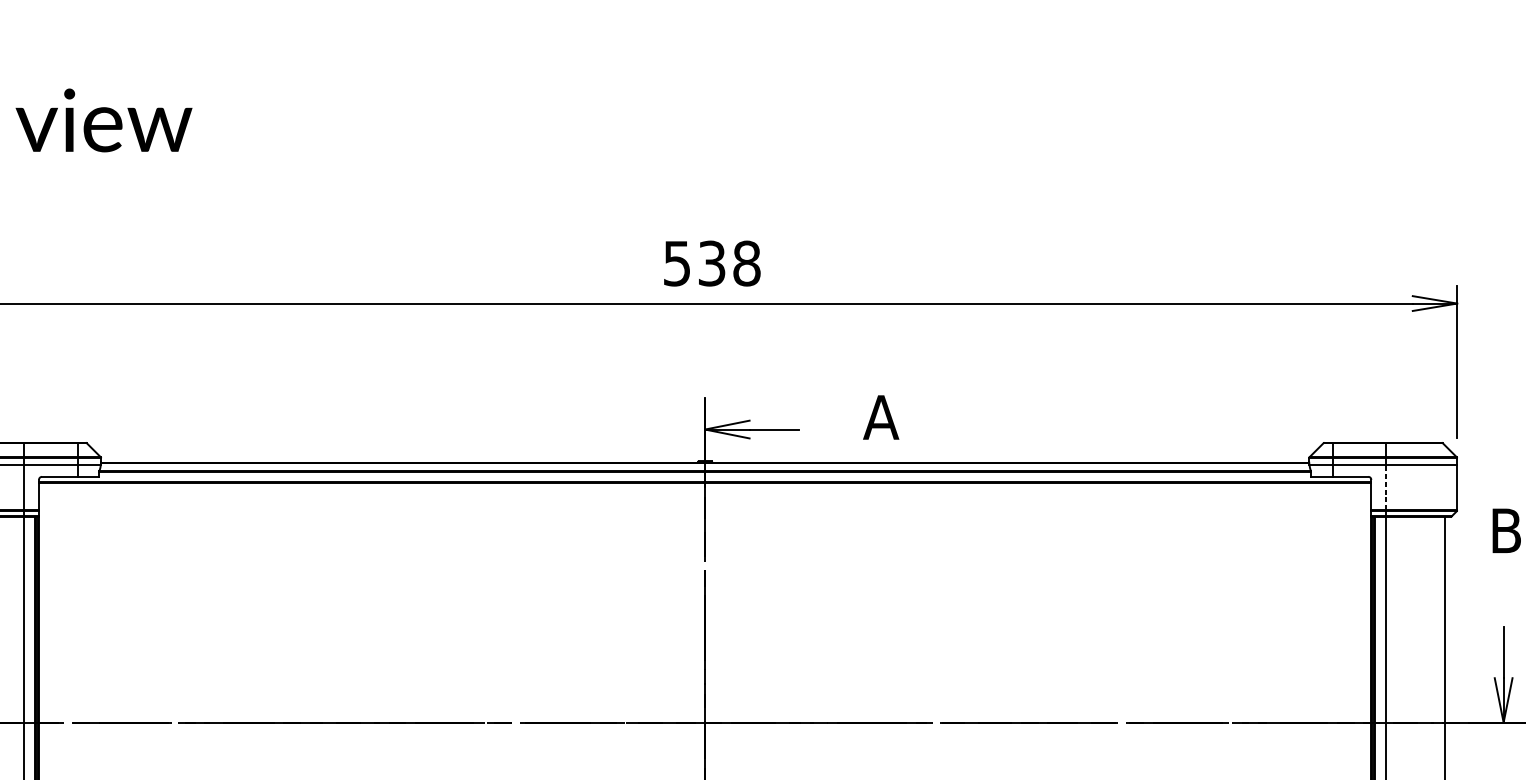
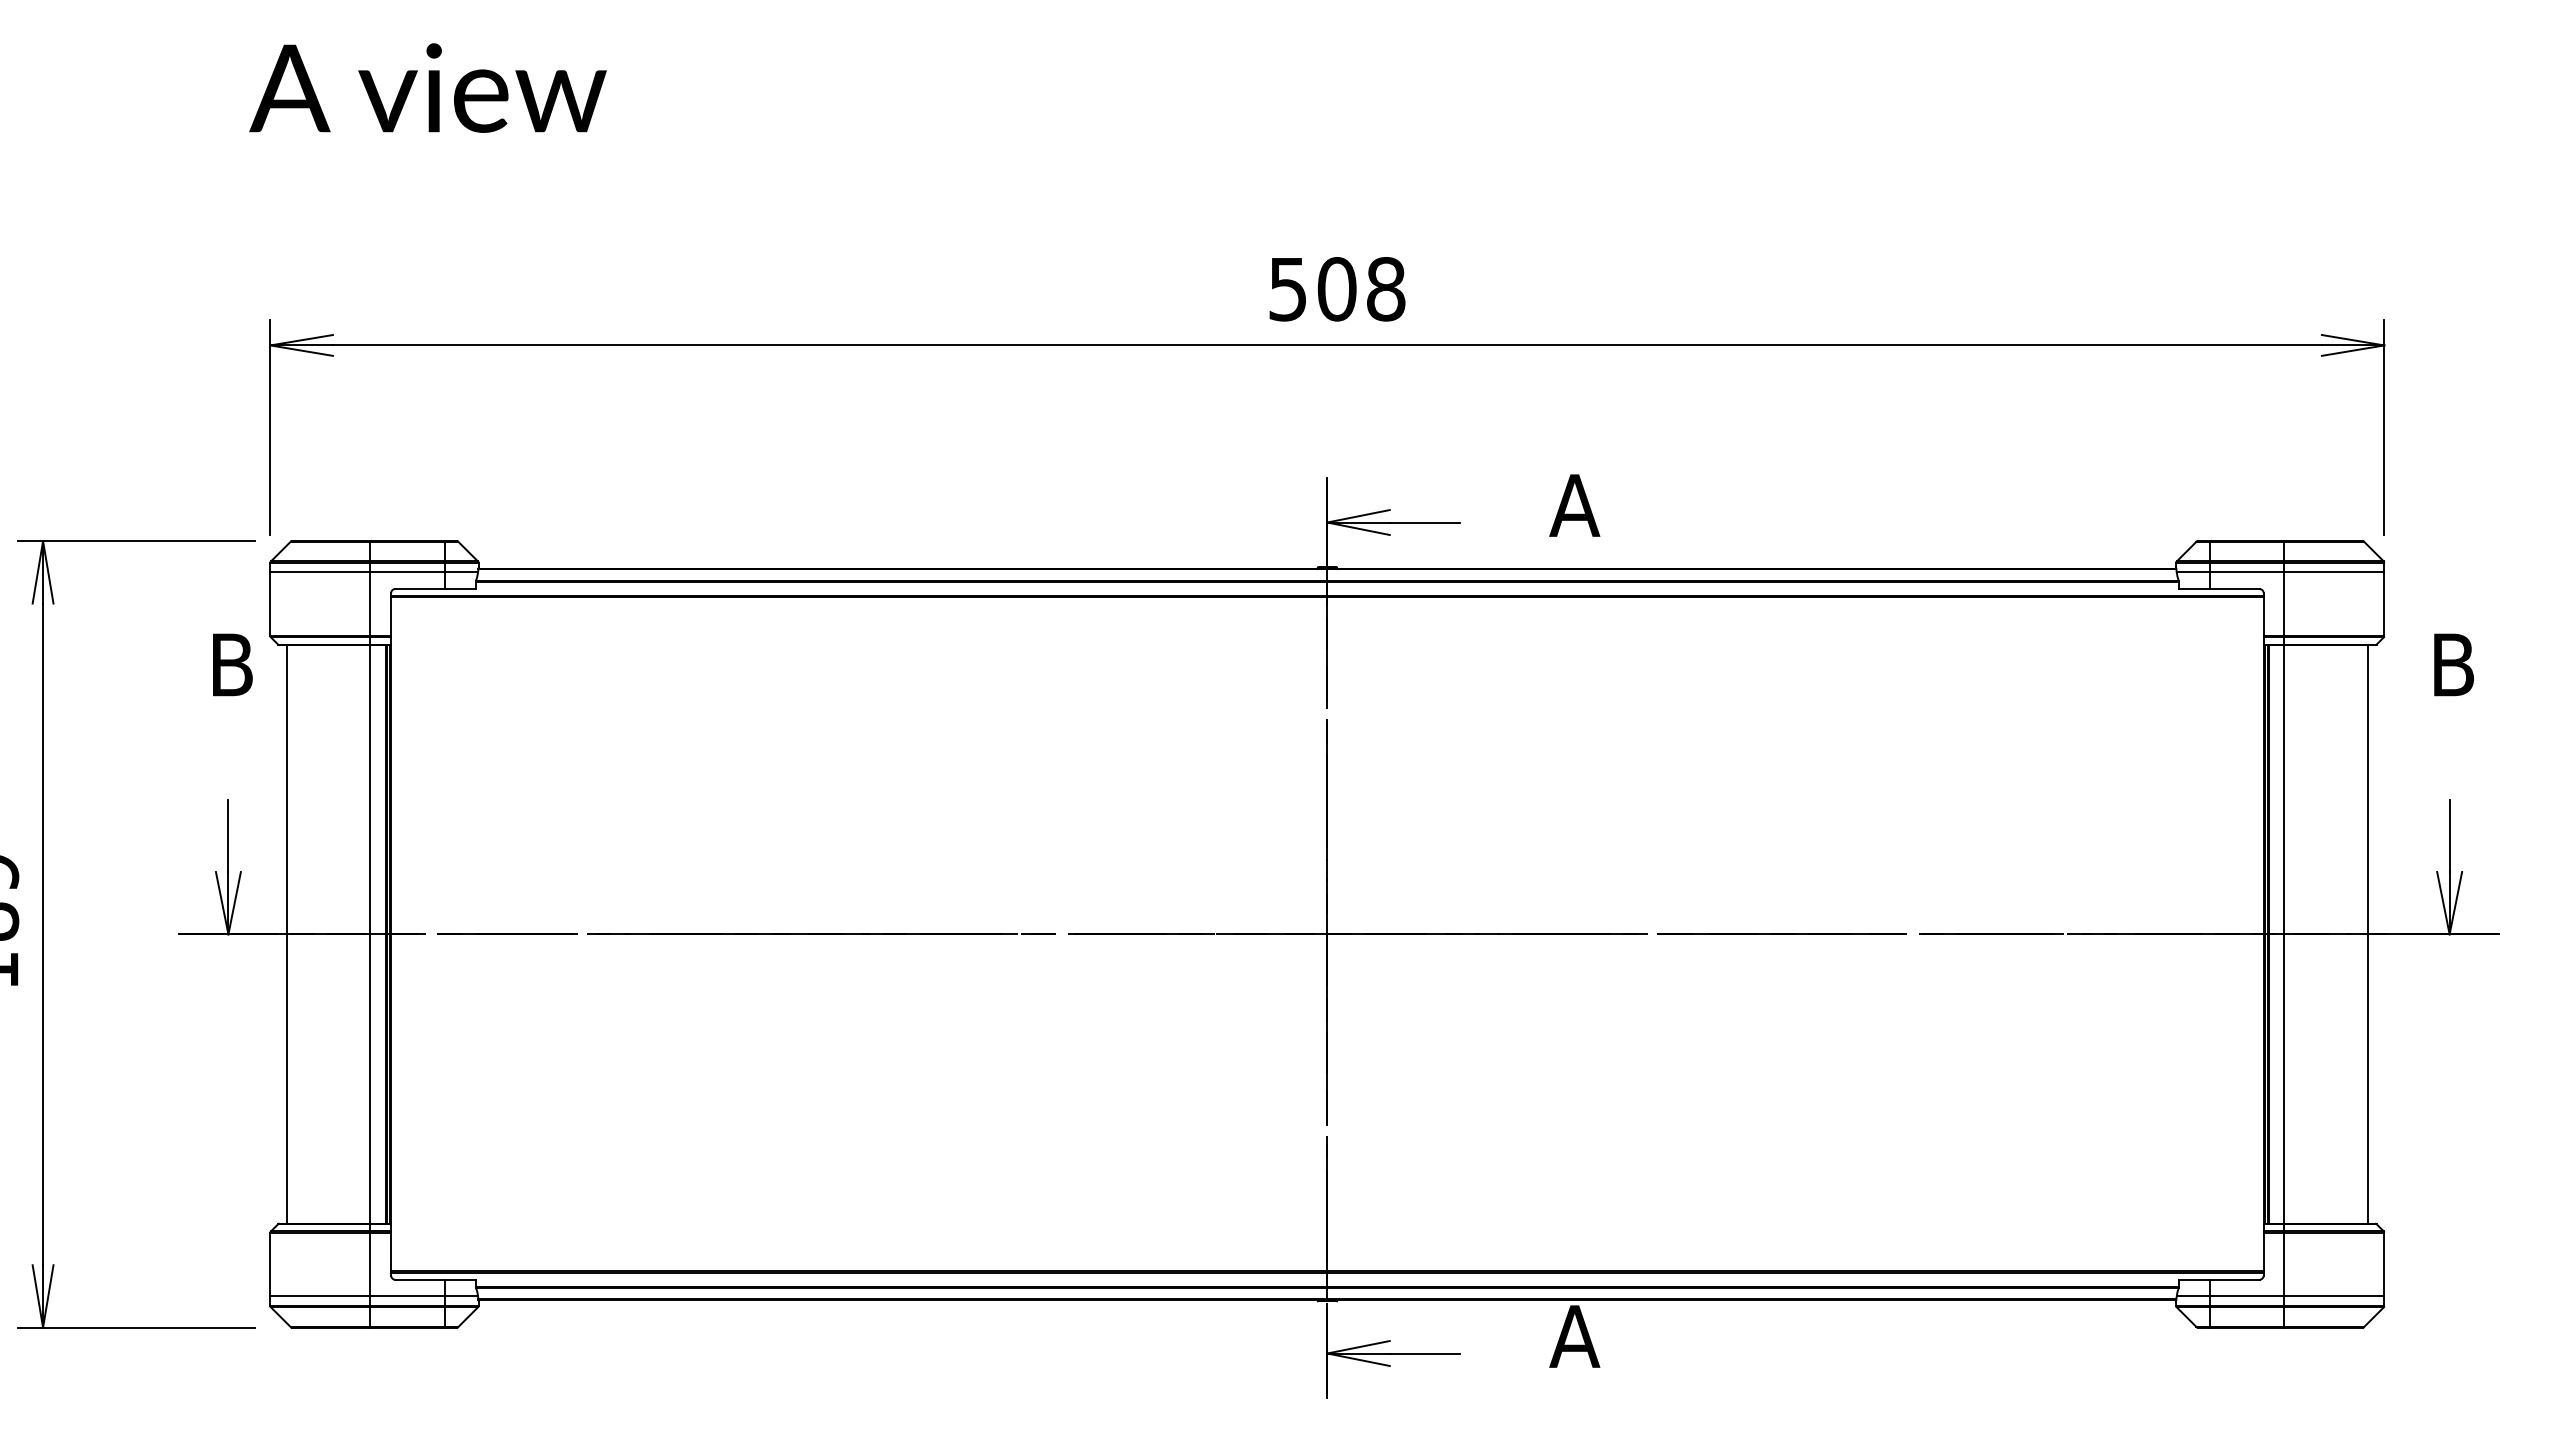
text: (711, 263) -> (1336, 289), 538 -> 508
line: (1386, 487) -> (2284, 604), dashed -> solid

